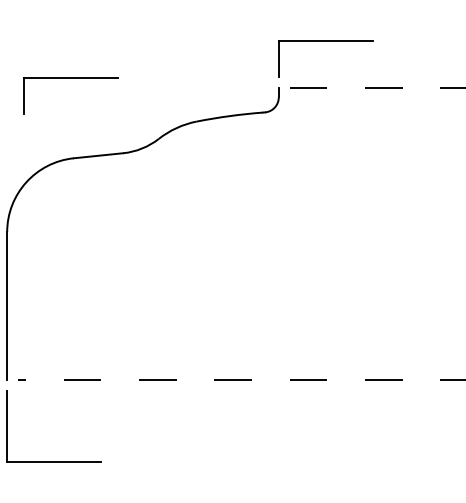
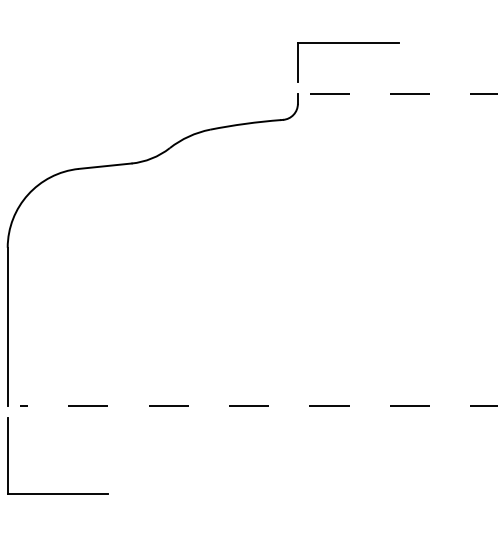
part: (70, 78) -> (75, 83), removed

